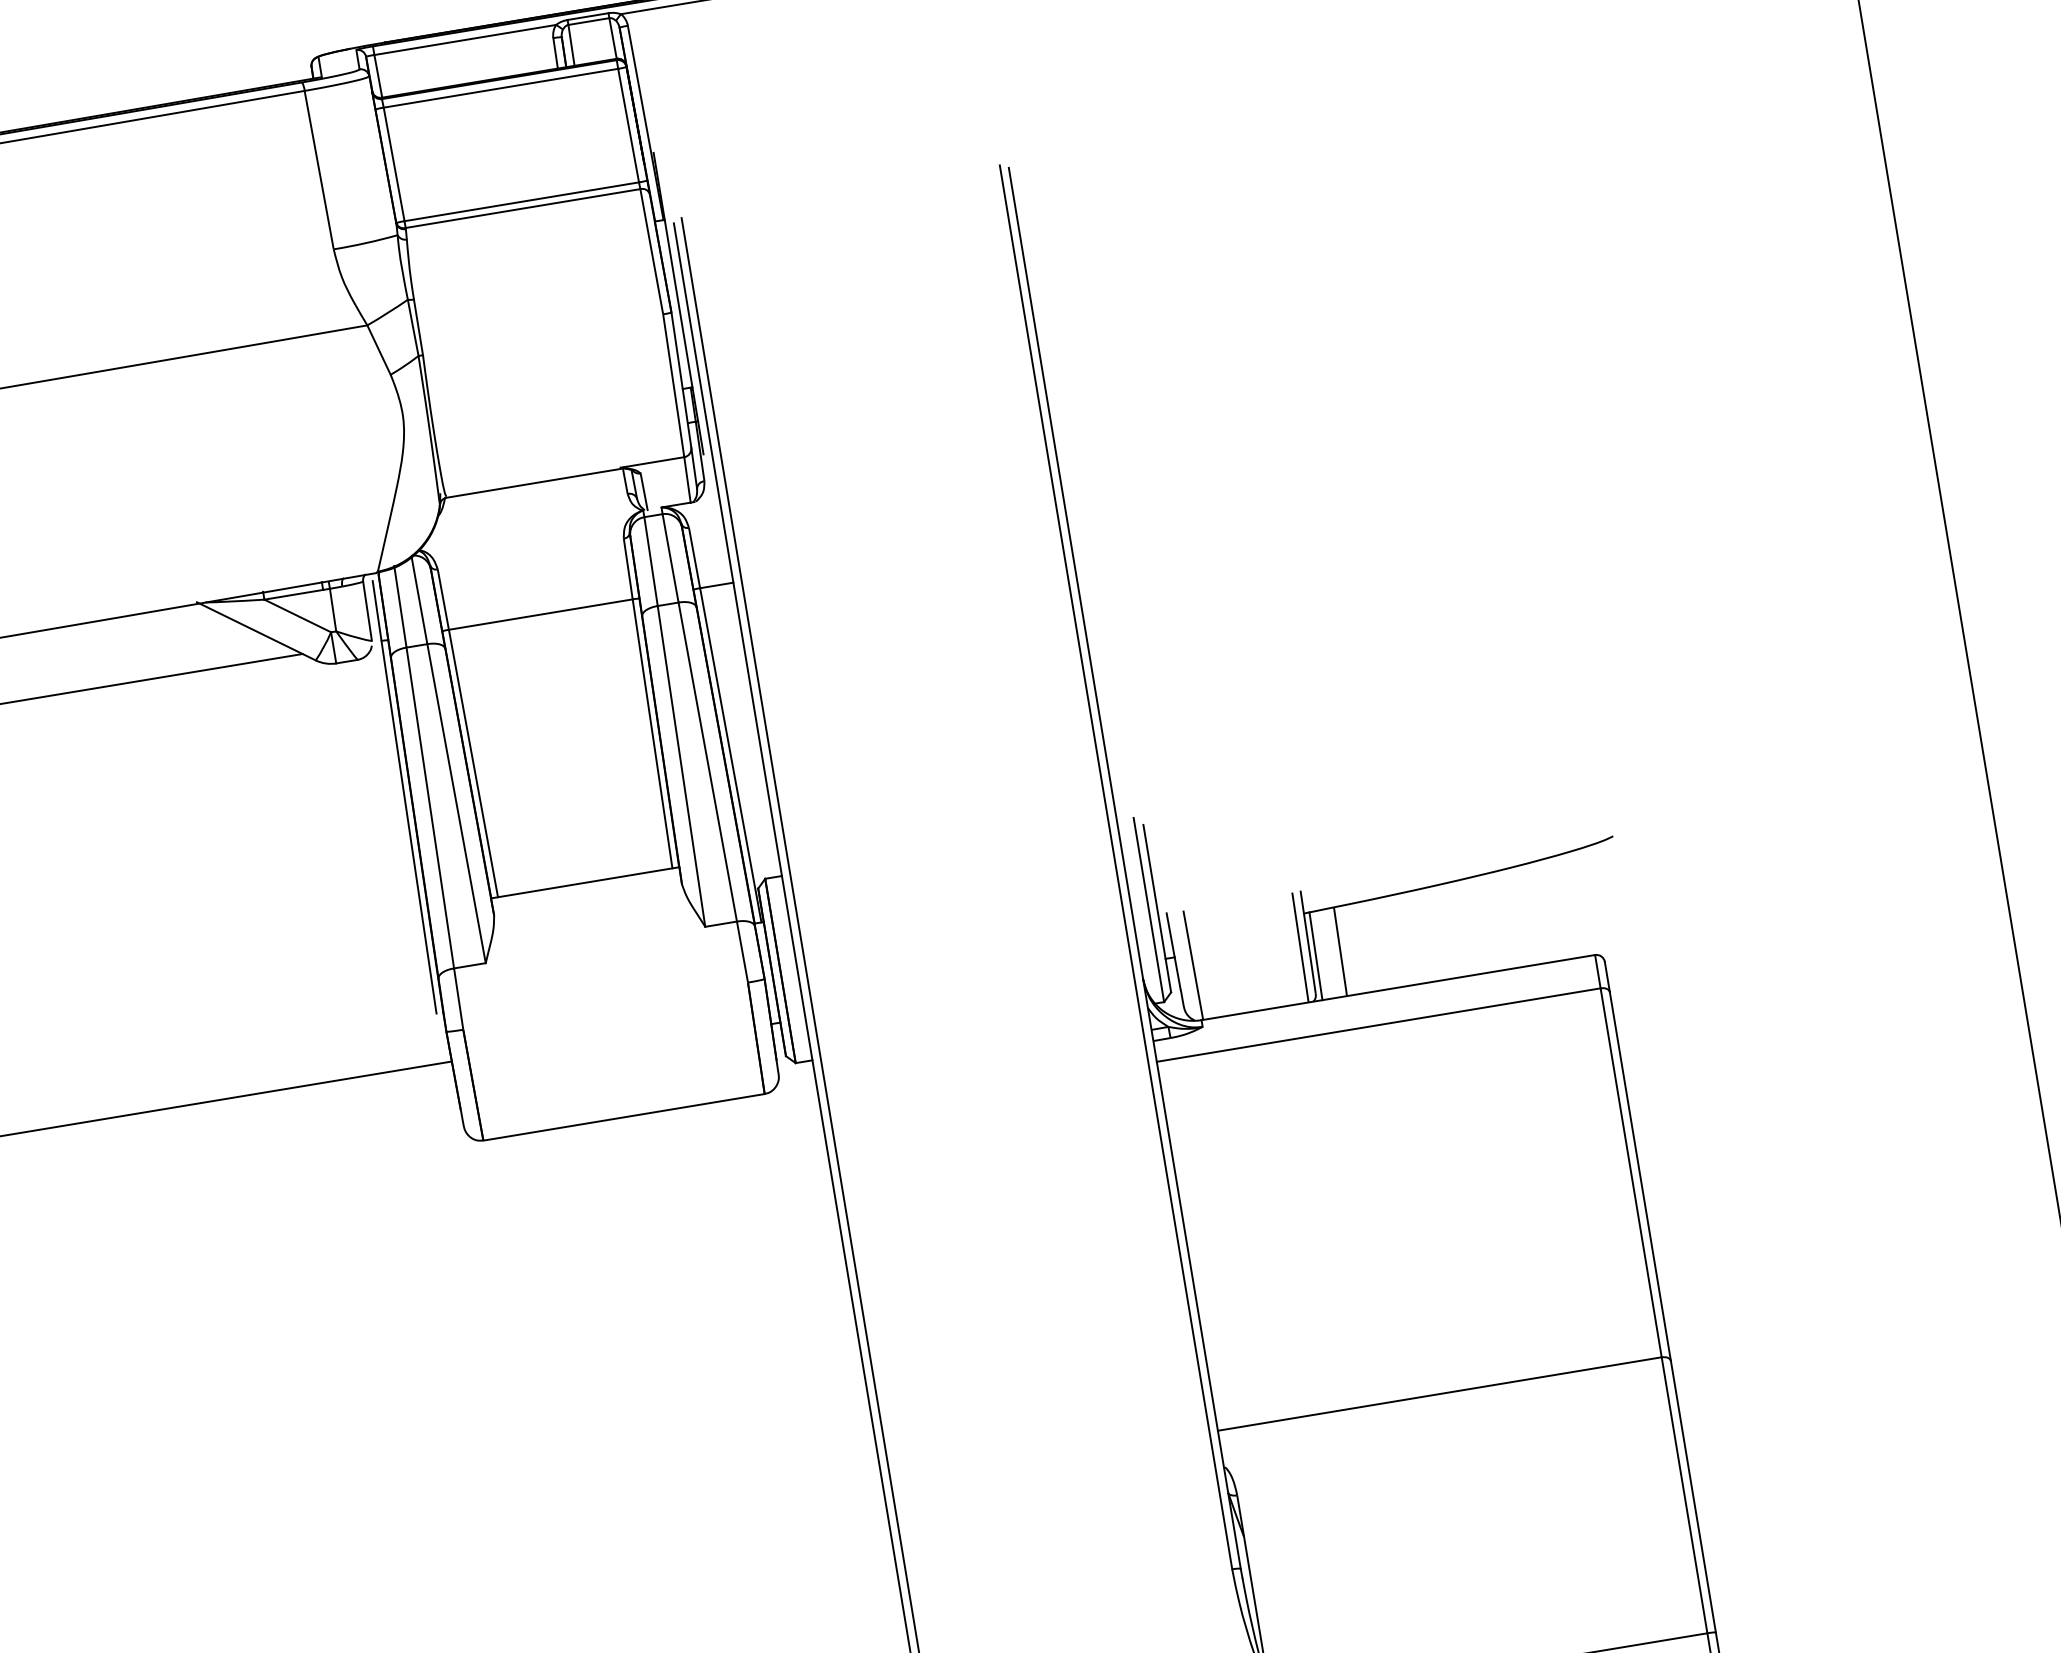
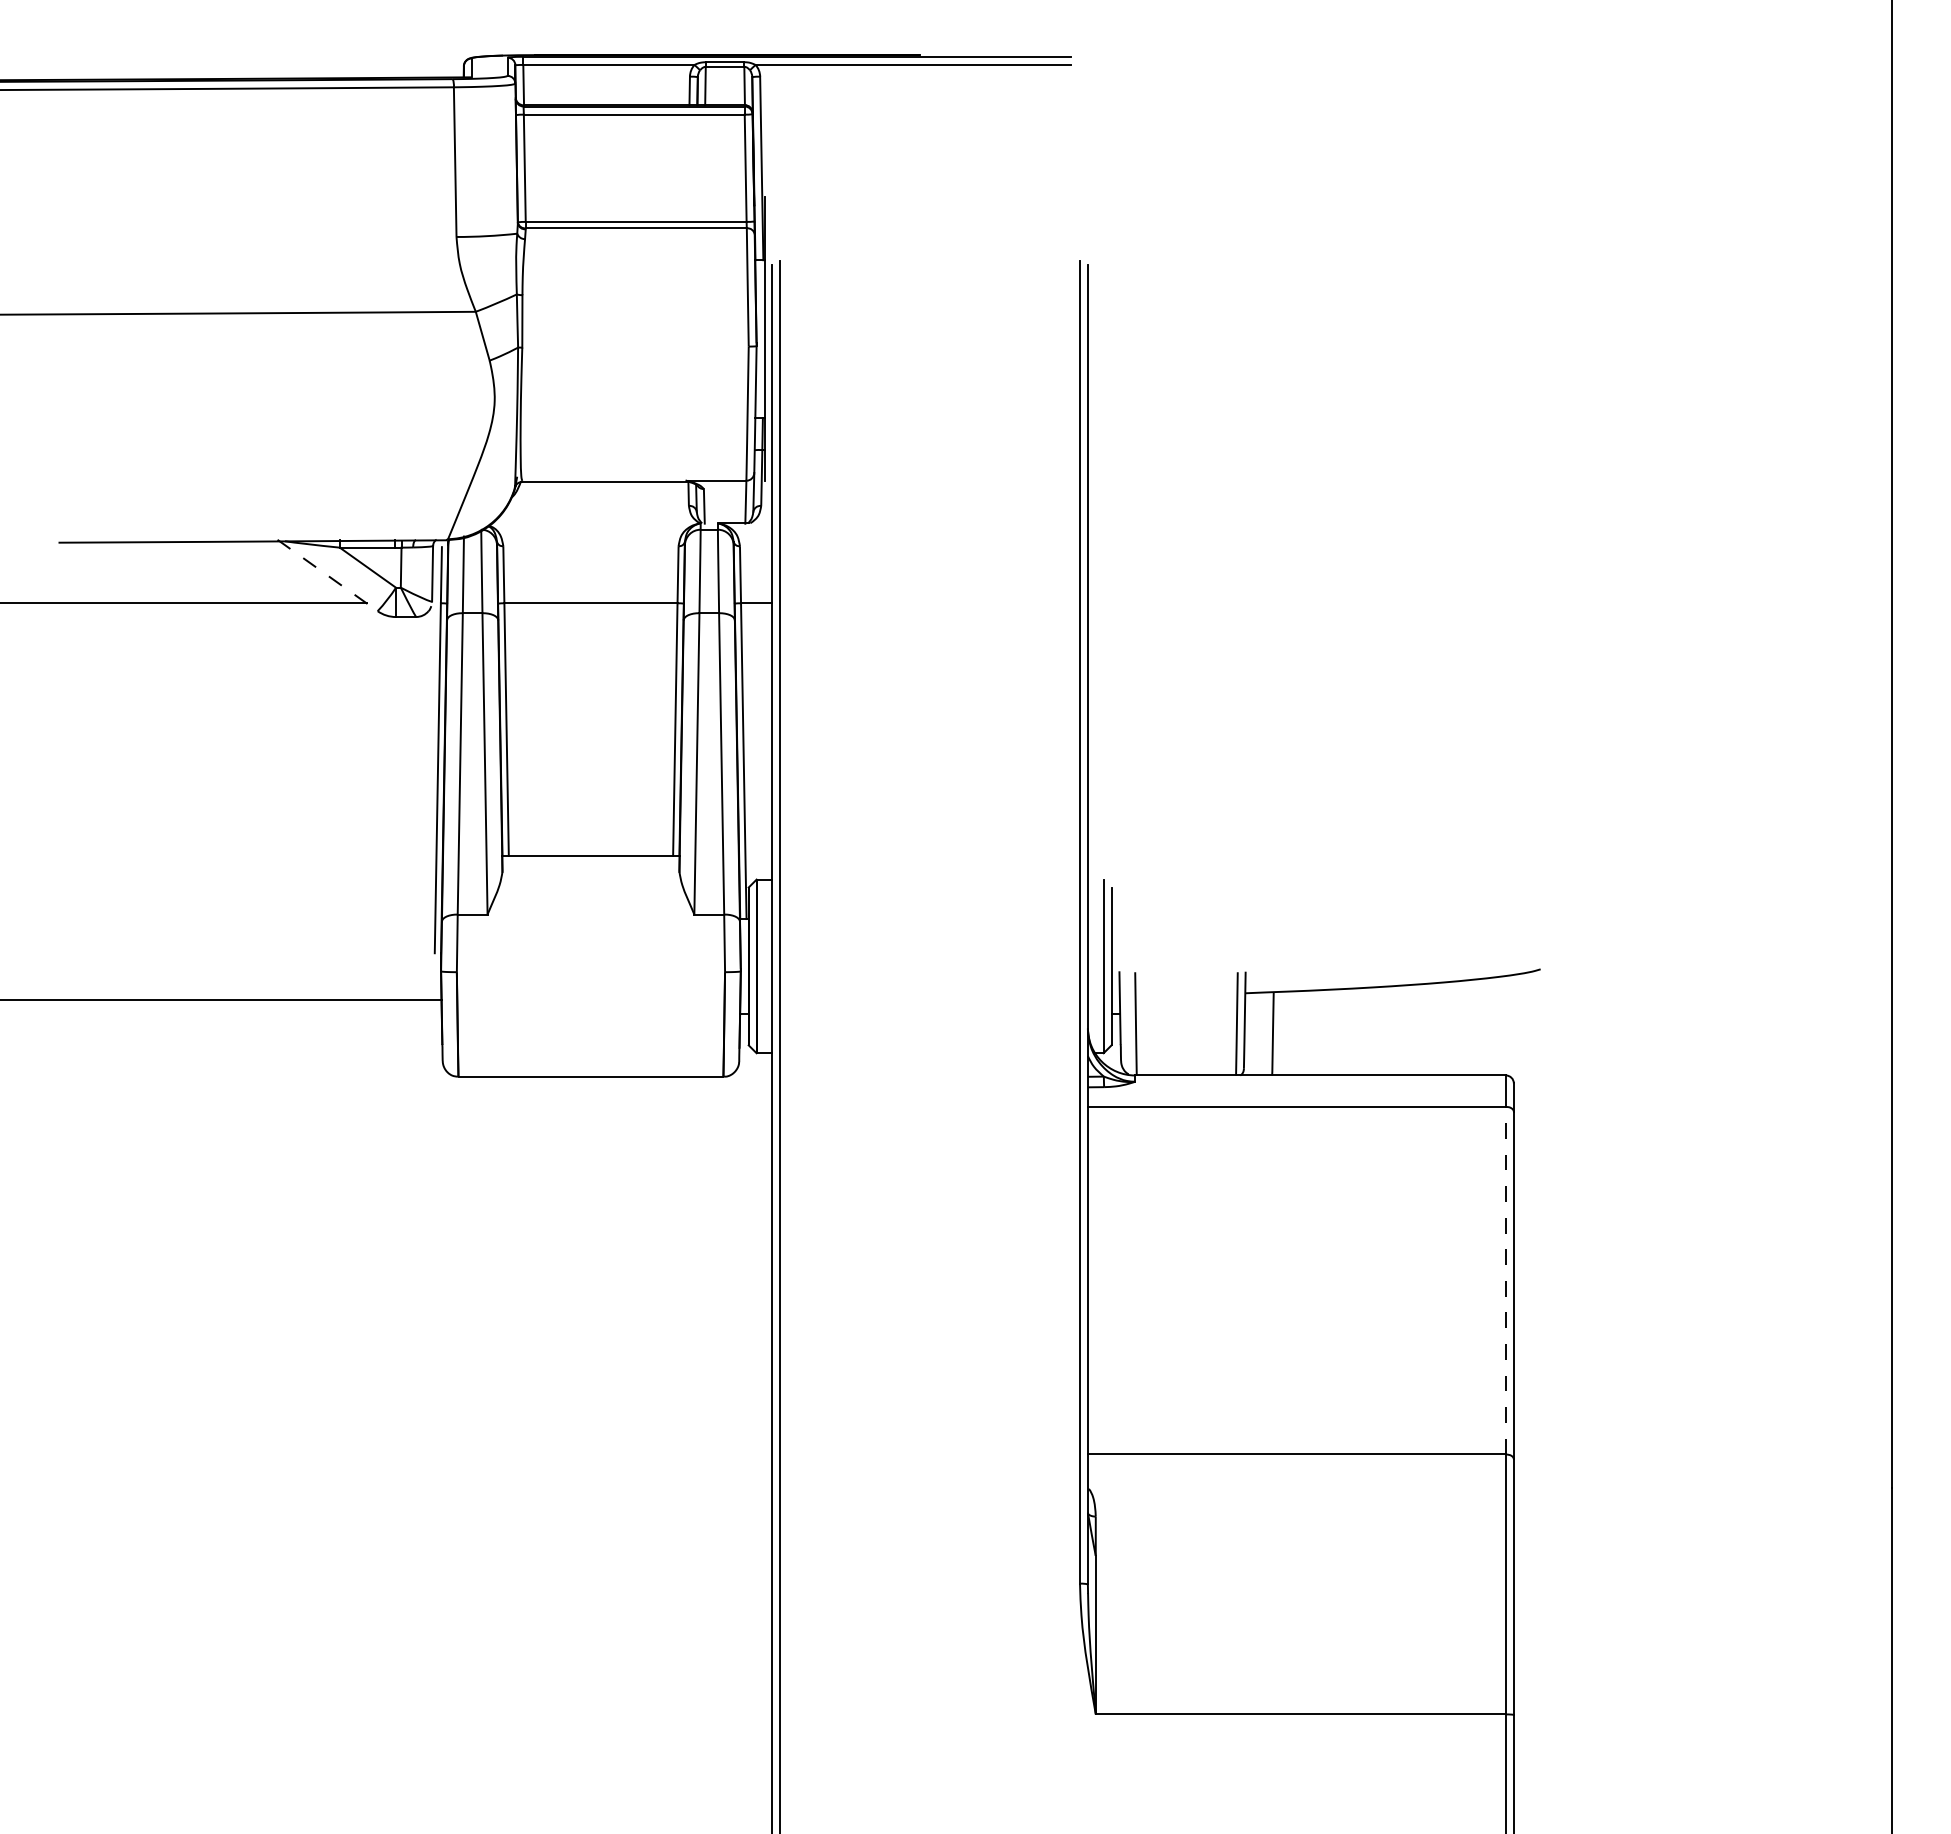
line: (257, 631) -> (328, 575), solid -> dashed
line: (1315, 955) -> (1249, 1033), removed
line: (1630, 1172) -> (1505, 1280), solid -> dashed

